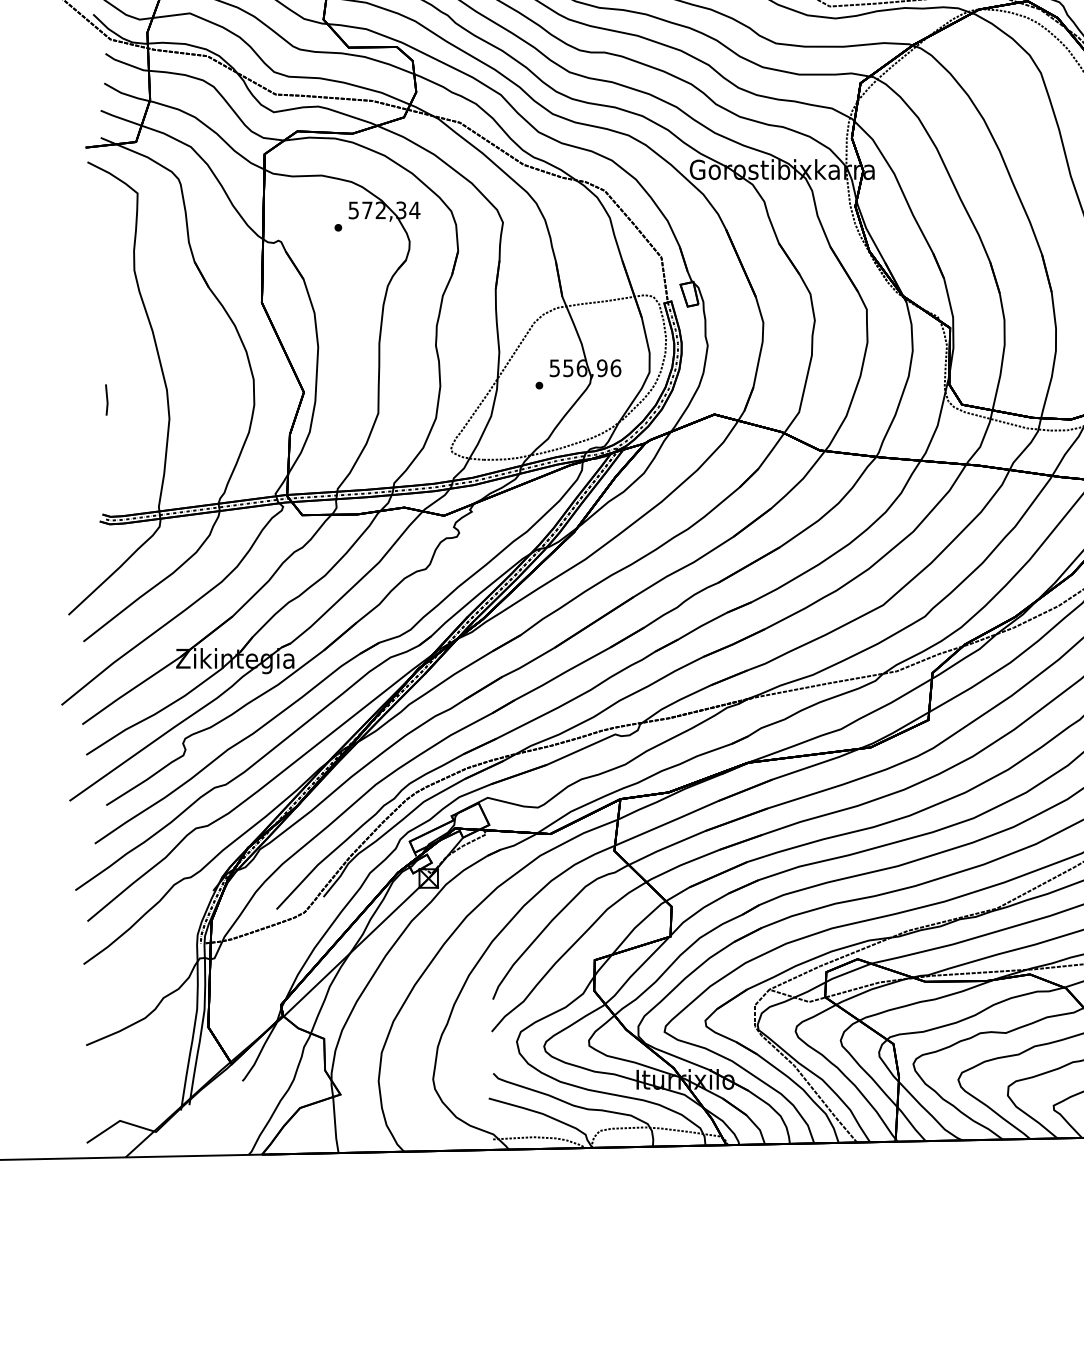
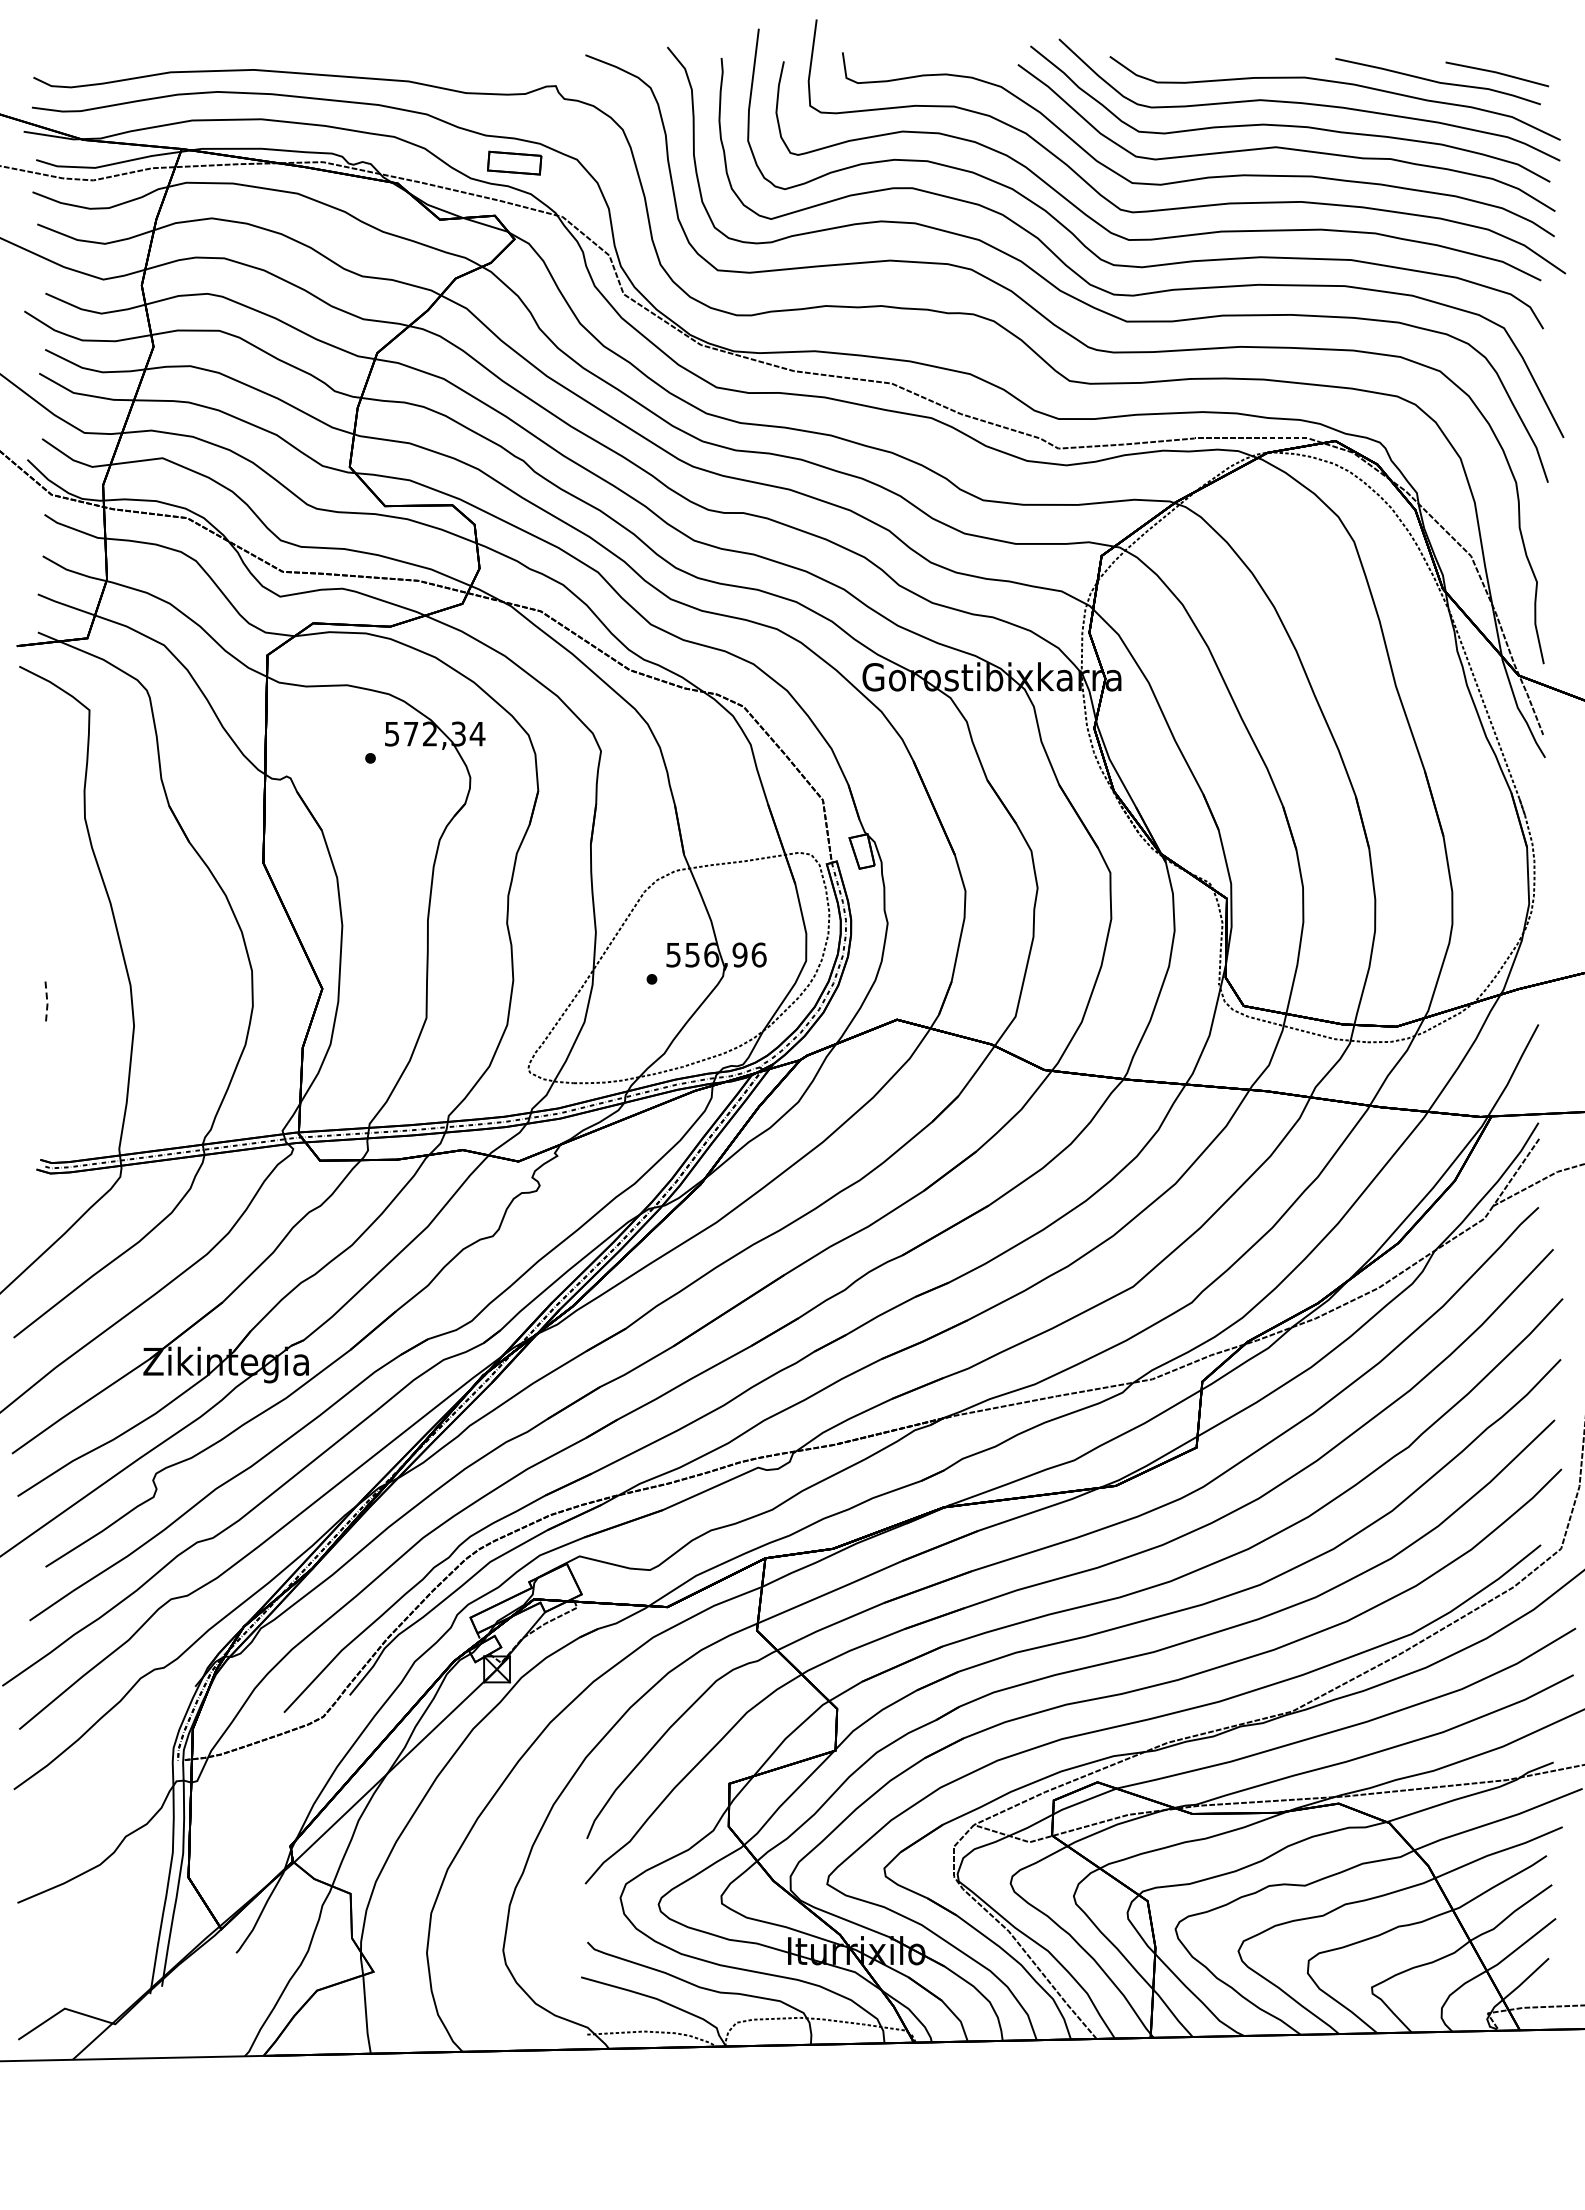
line: (107, 400) -> (47, 1000), solid -> dashed

